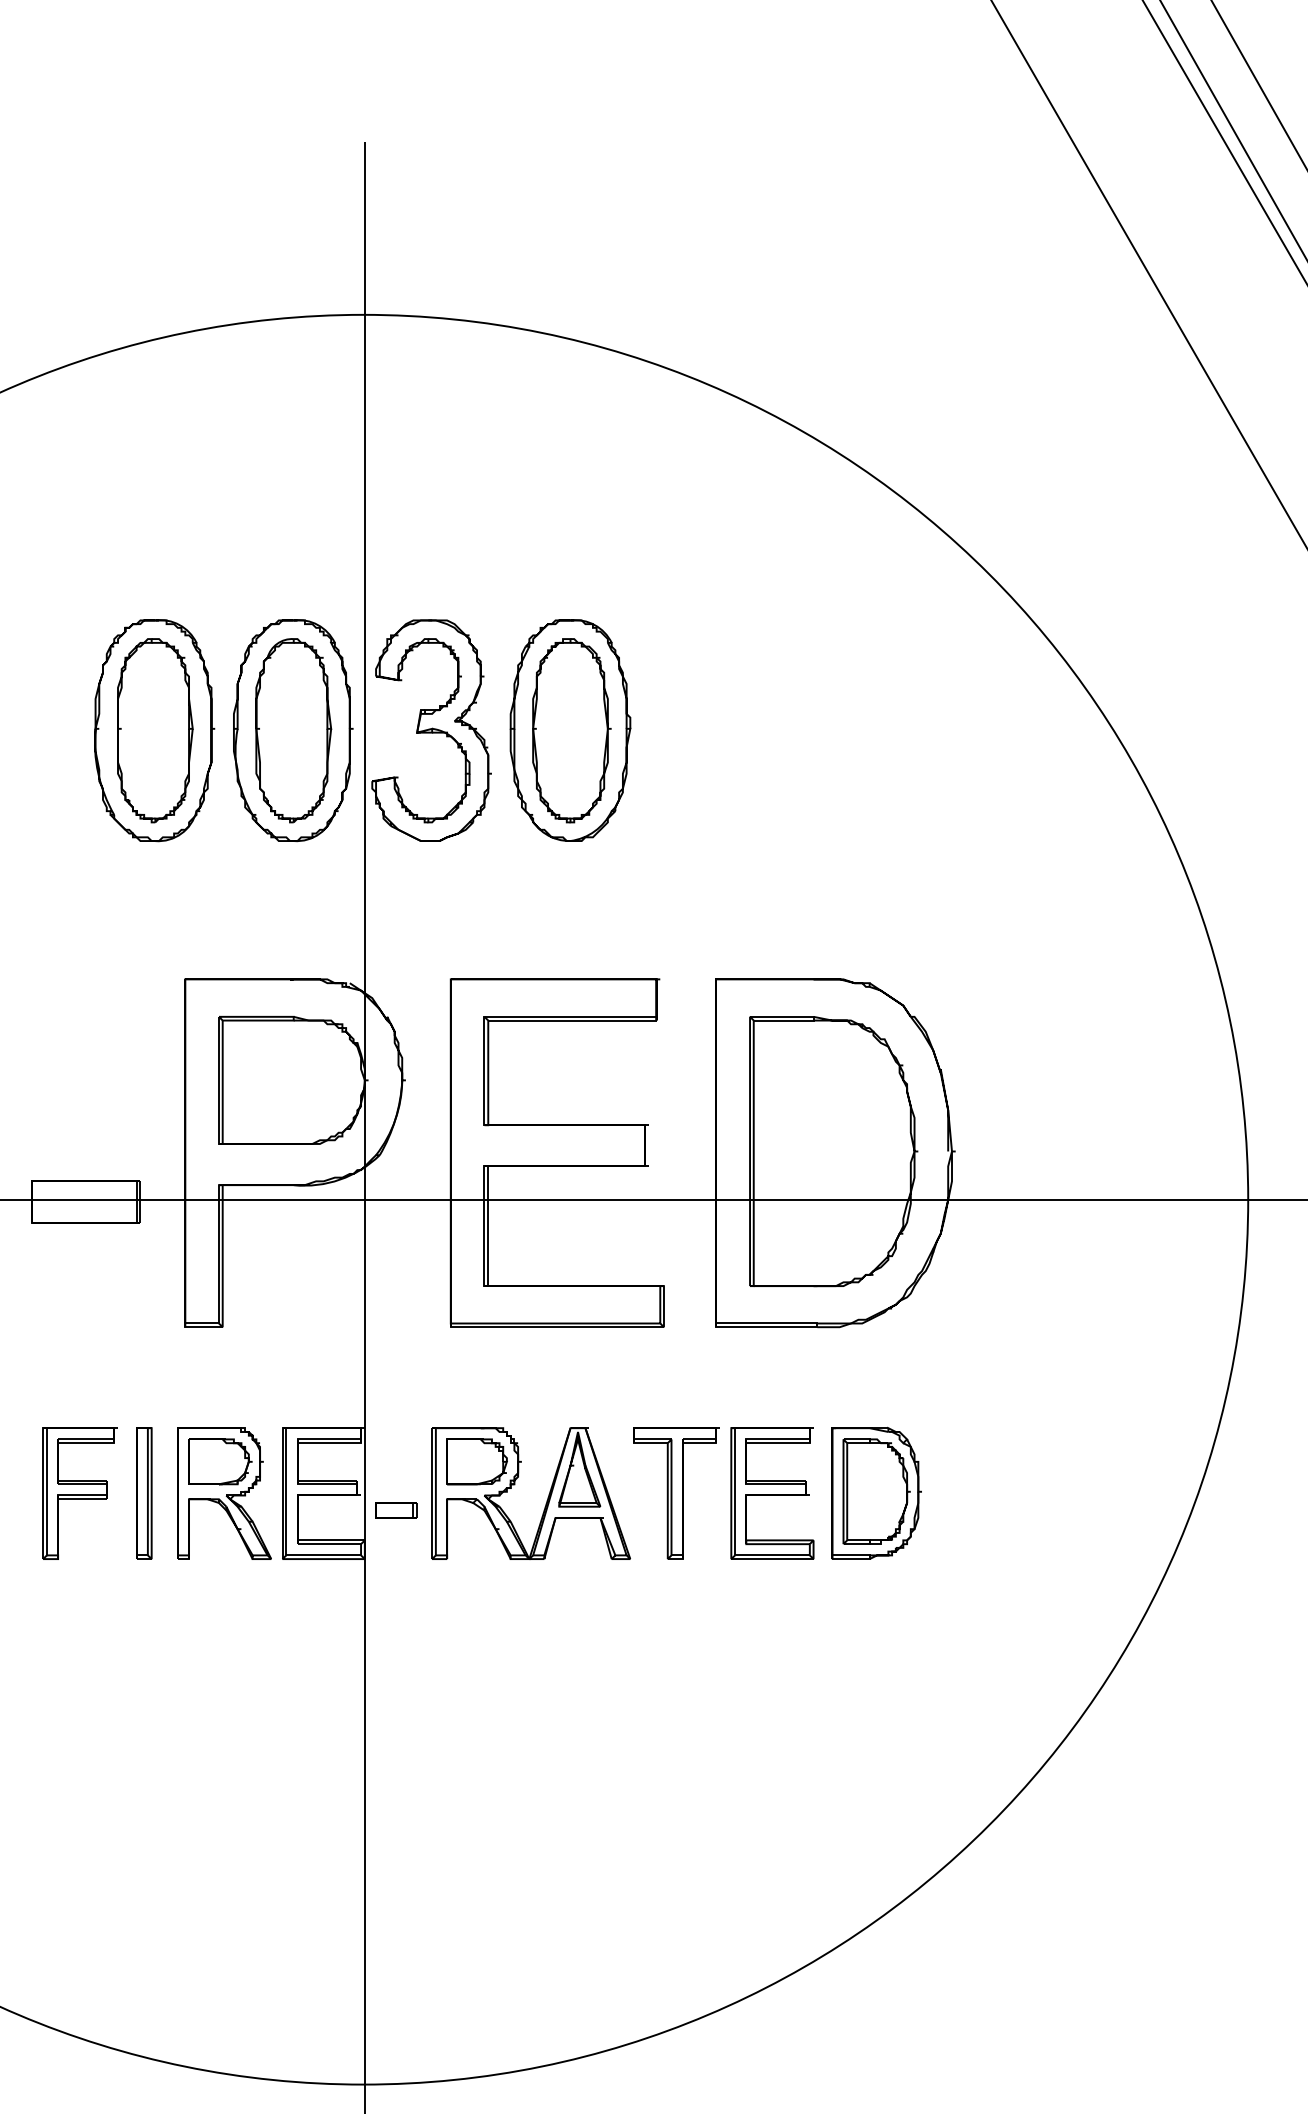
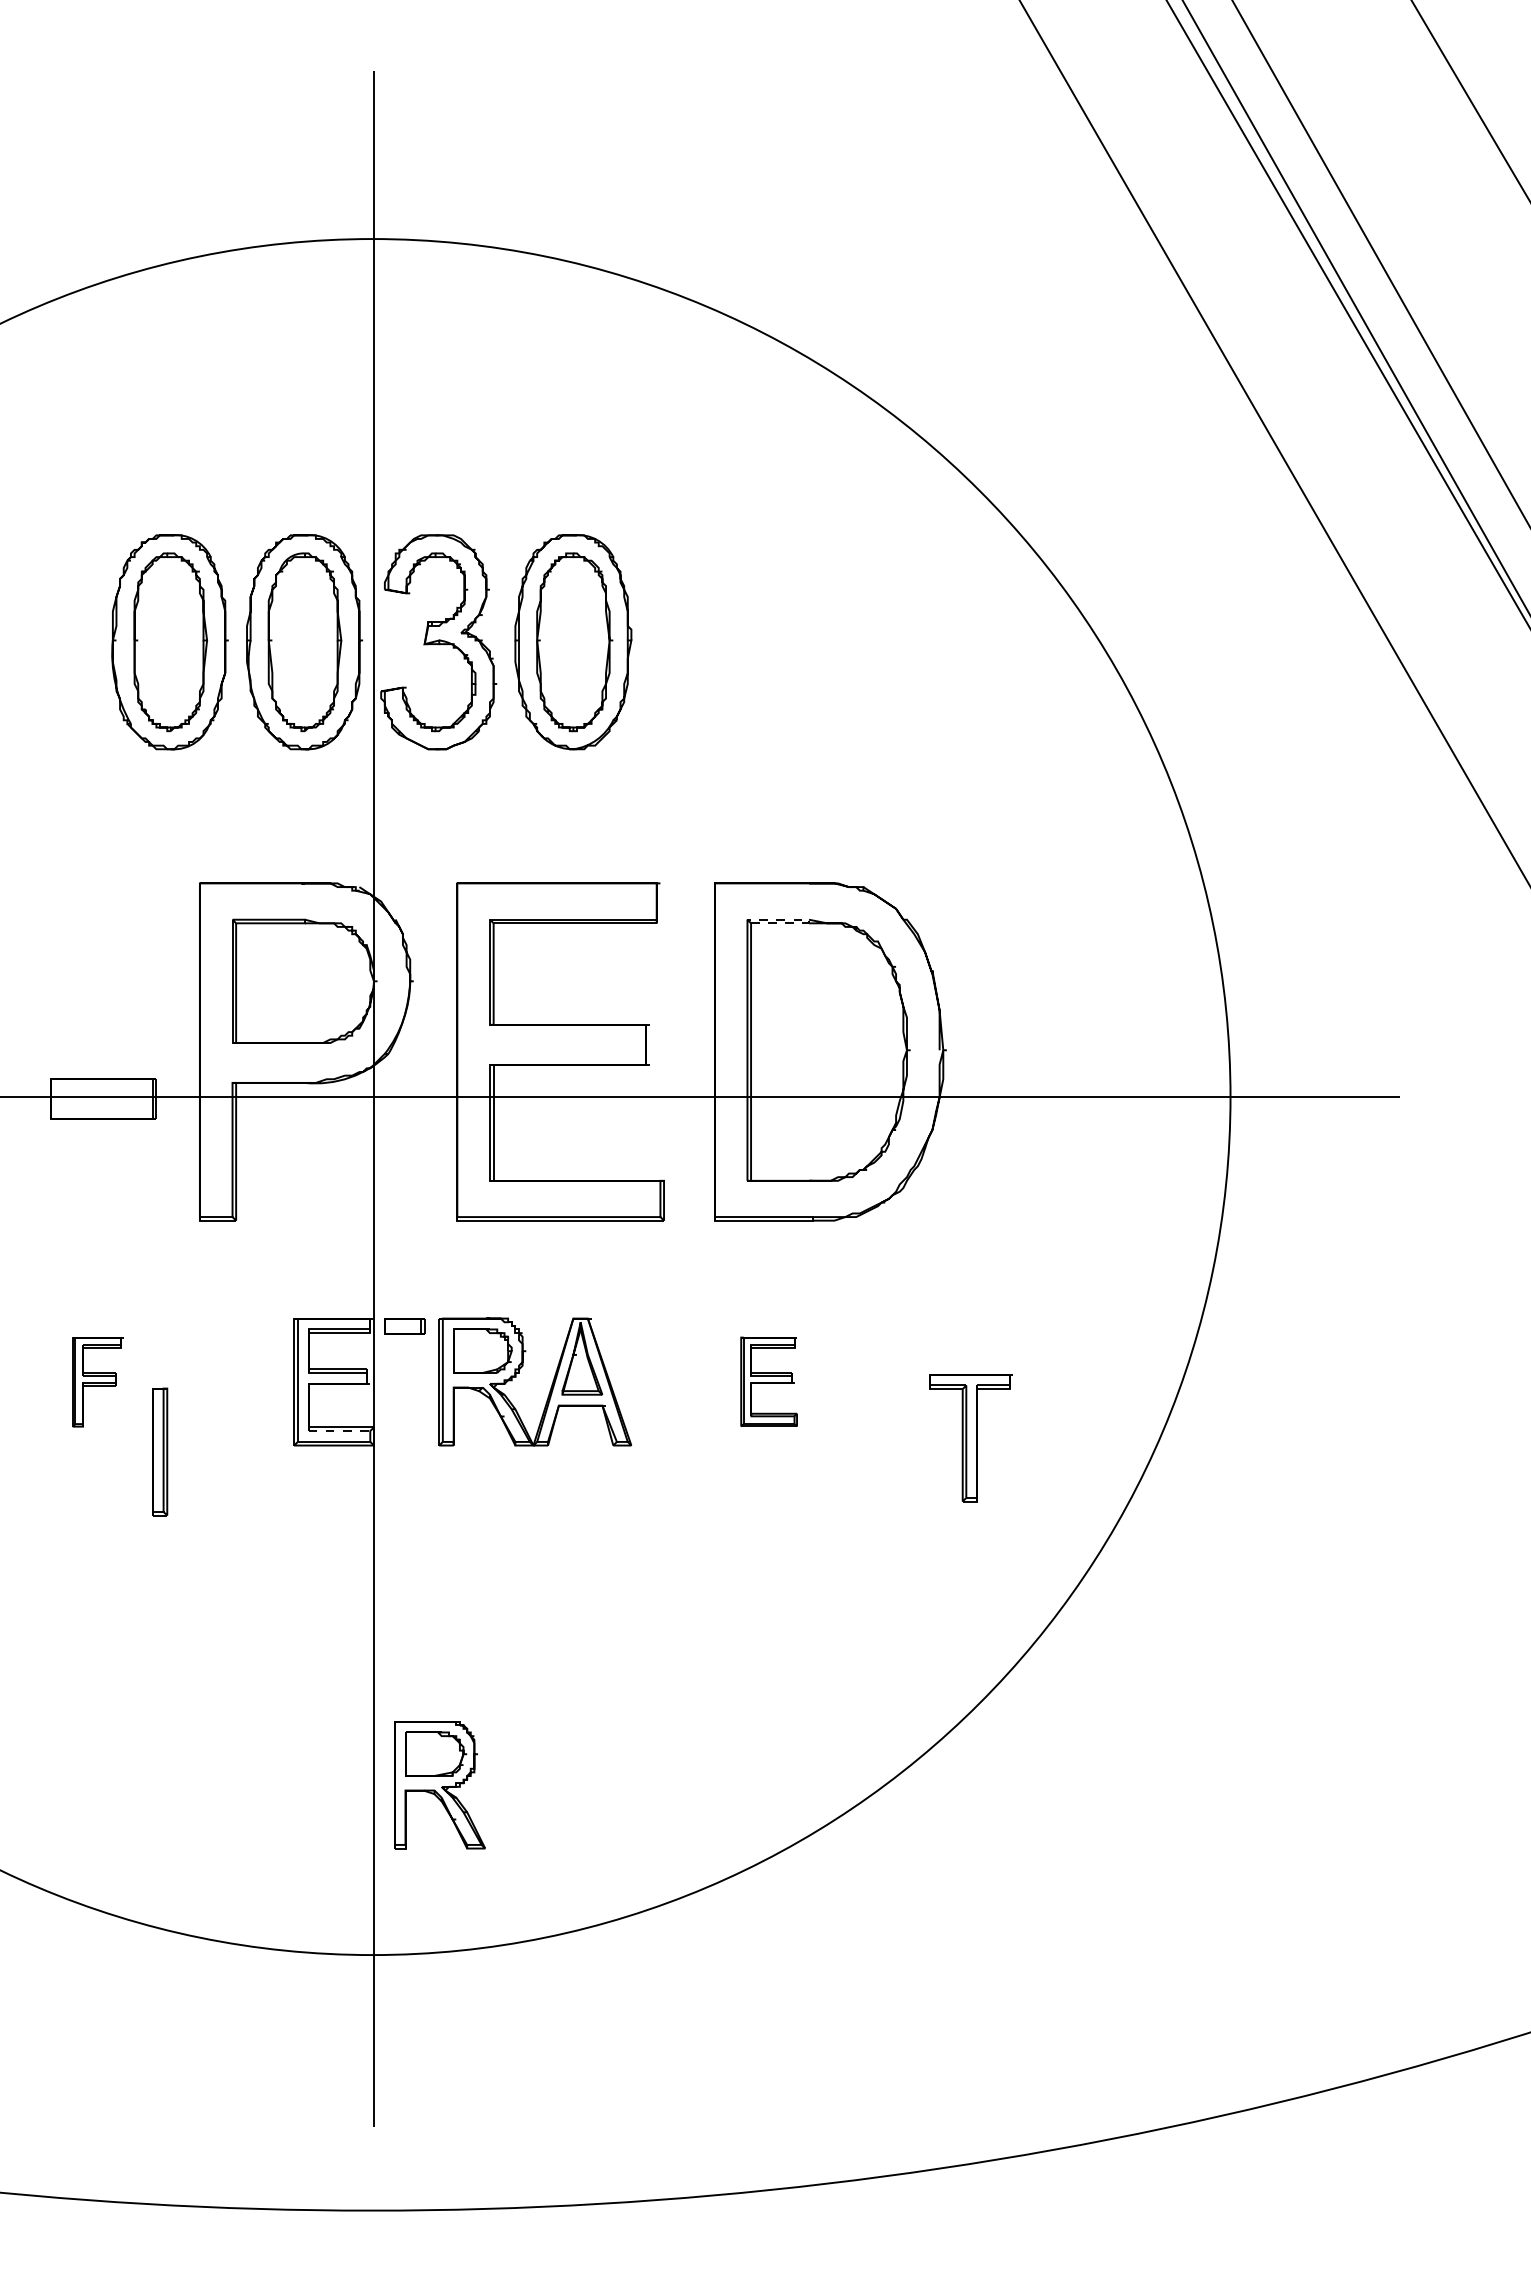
line: (814, 1016) -> (809, 919), solid -> dashed
part: (144, 1493) -> (160, 1451), moved
part: (771, 1493) -> (768, 1381), size x0.7
part: (876, 1493) -> (870, 1381), removed
part: (79, 1494) -> (97, 1382), size x0.7
part: (224, 1494) -> (439, 1785), moved
part: (675, 1494) -> (970, 1438), moved
part: (396, 1510) -> (404, 1326), moved
line: (329, 1544) -> (339, 1431), solid -> dashed

